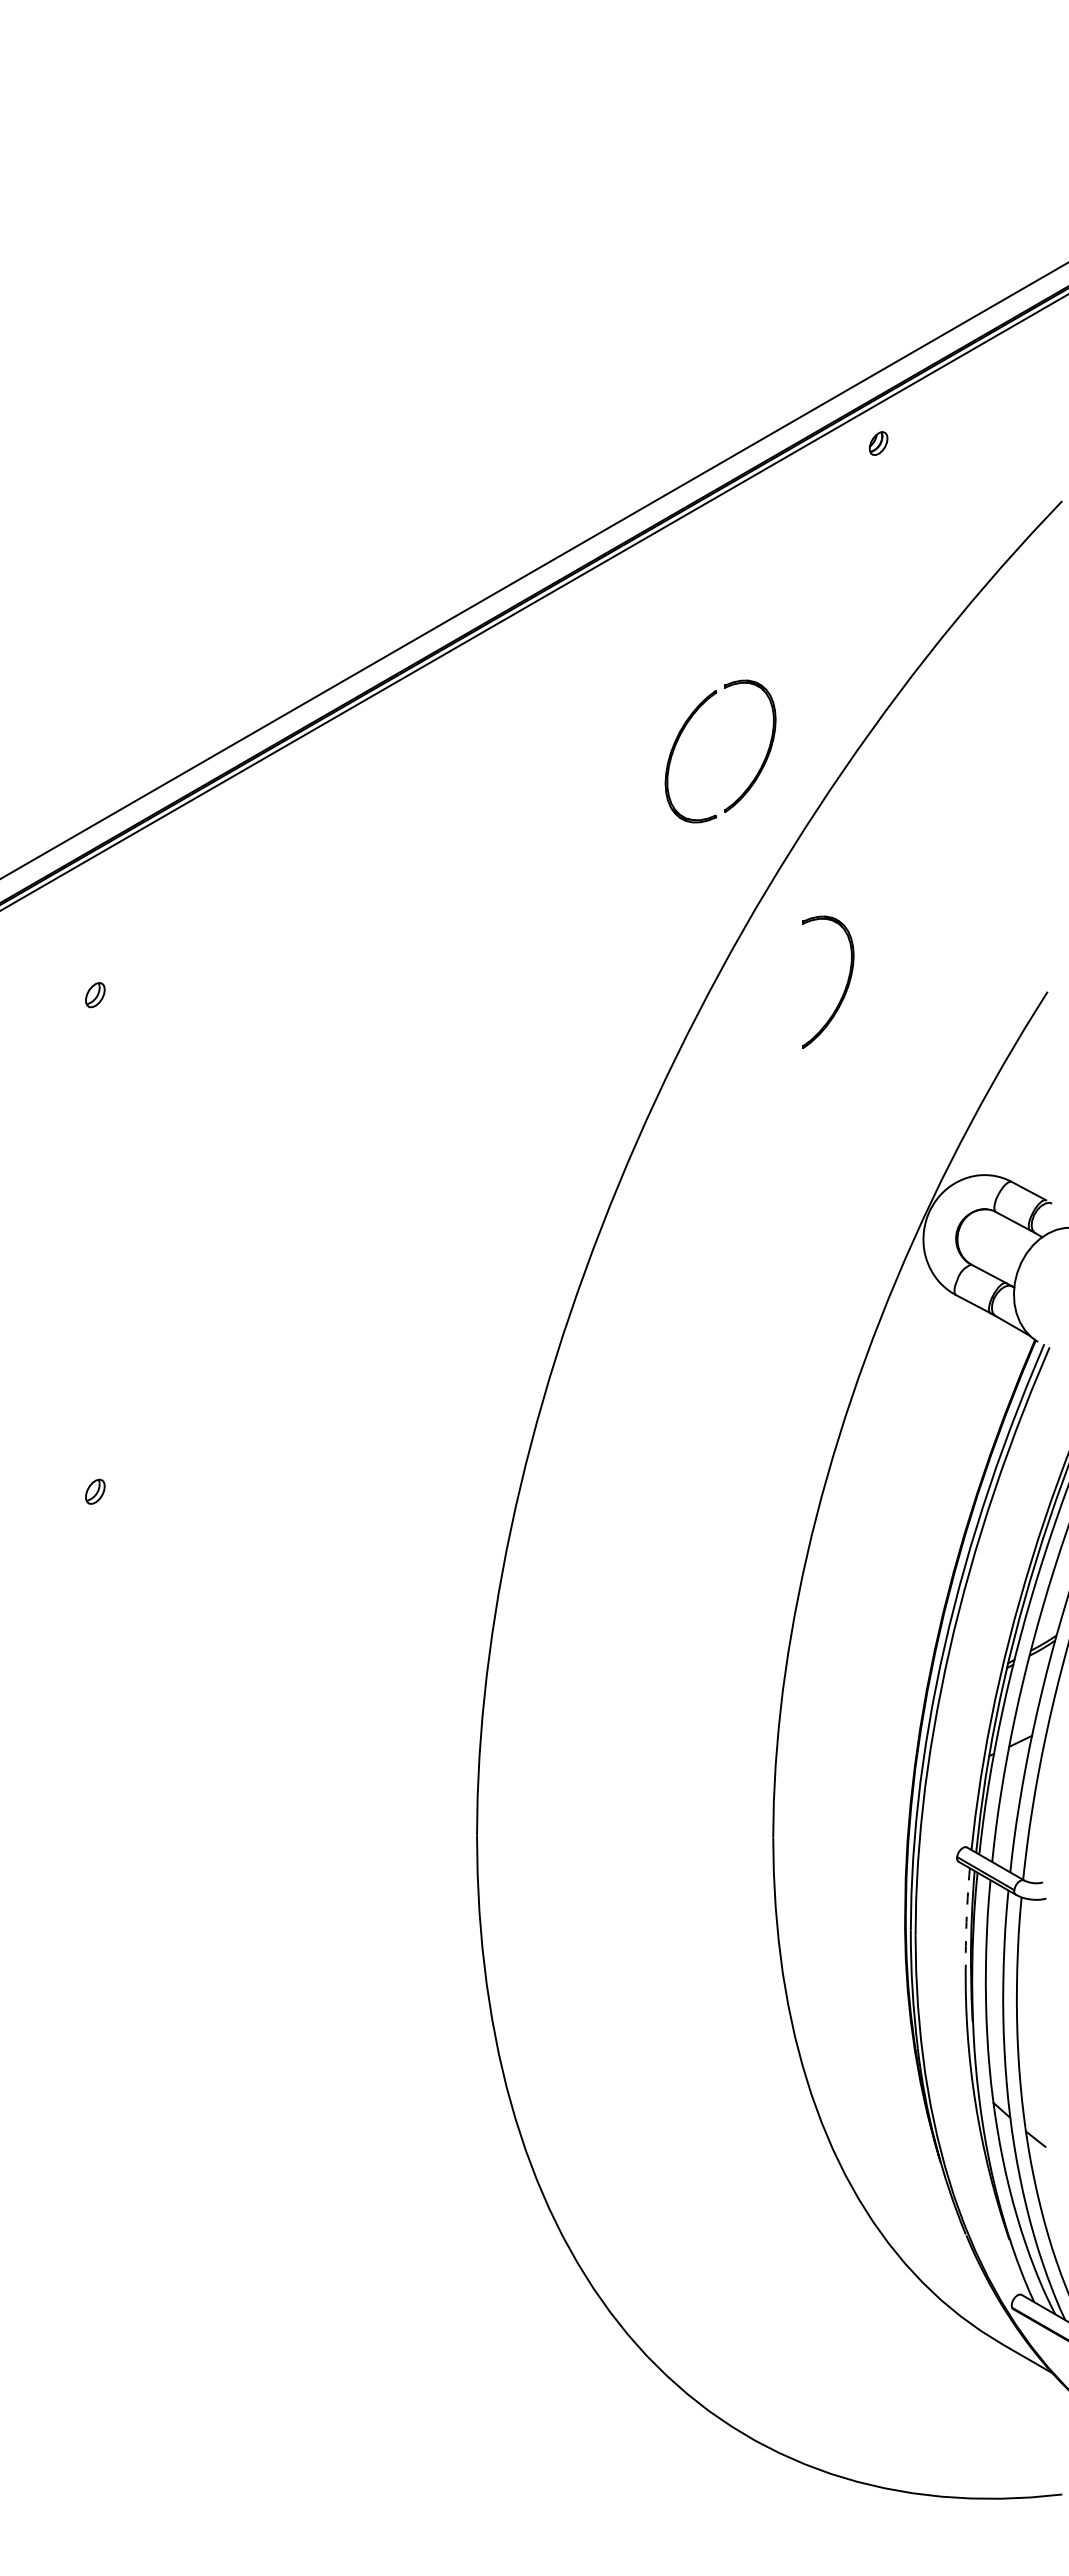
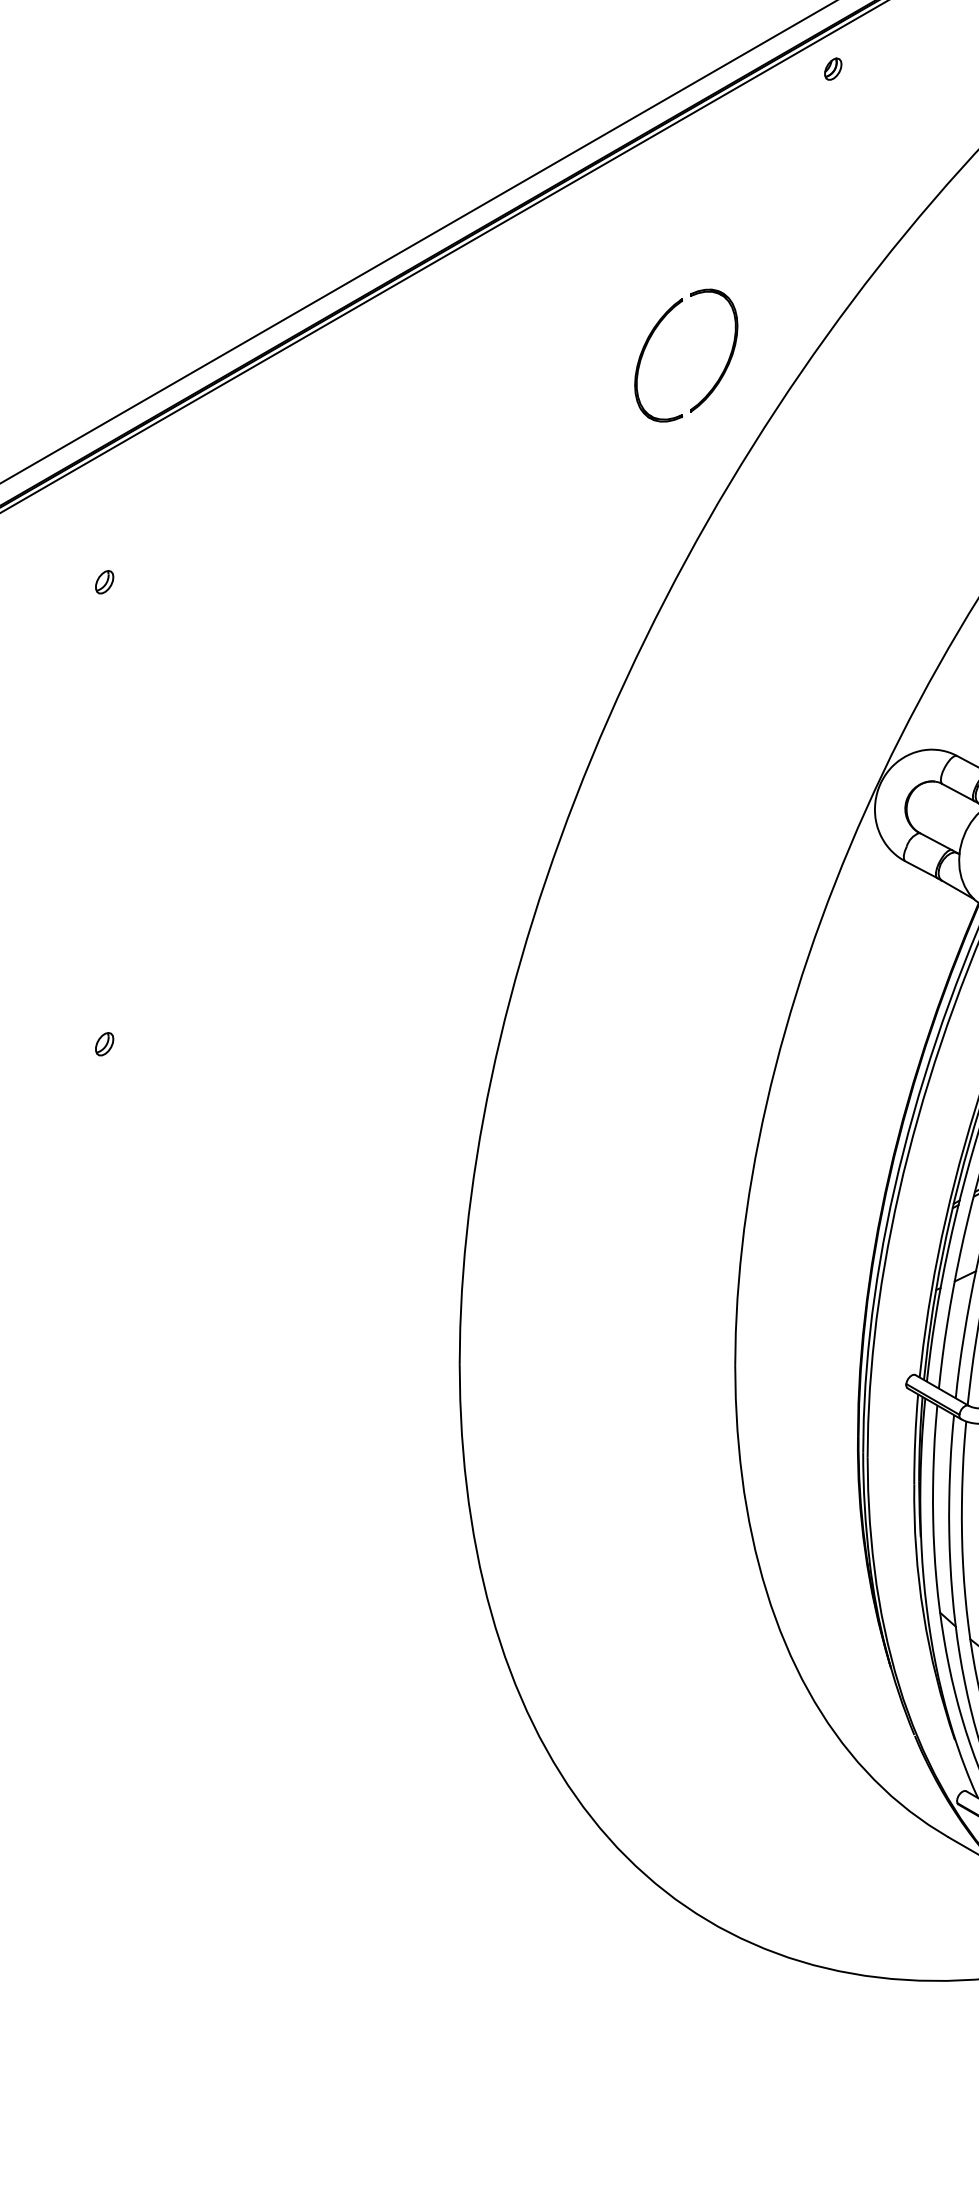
part: (844, 988) -> (801, 576), removed
arc: (966, 1916) -> (915, 1439), dashed -> solid

